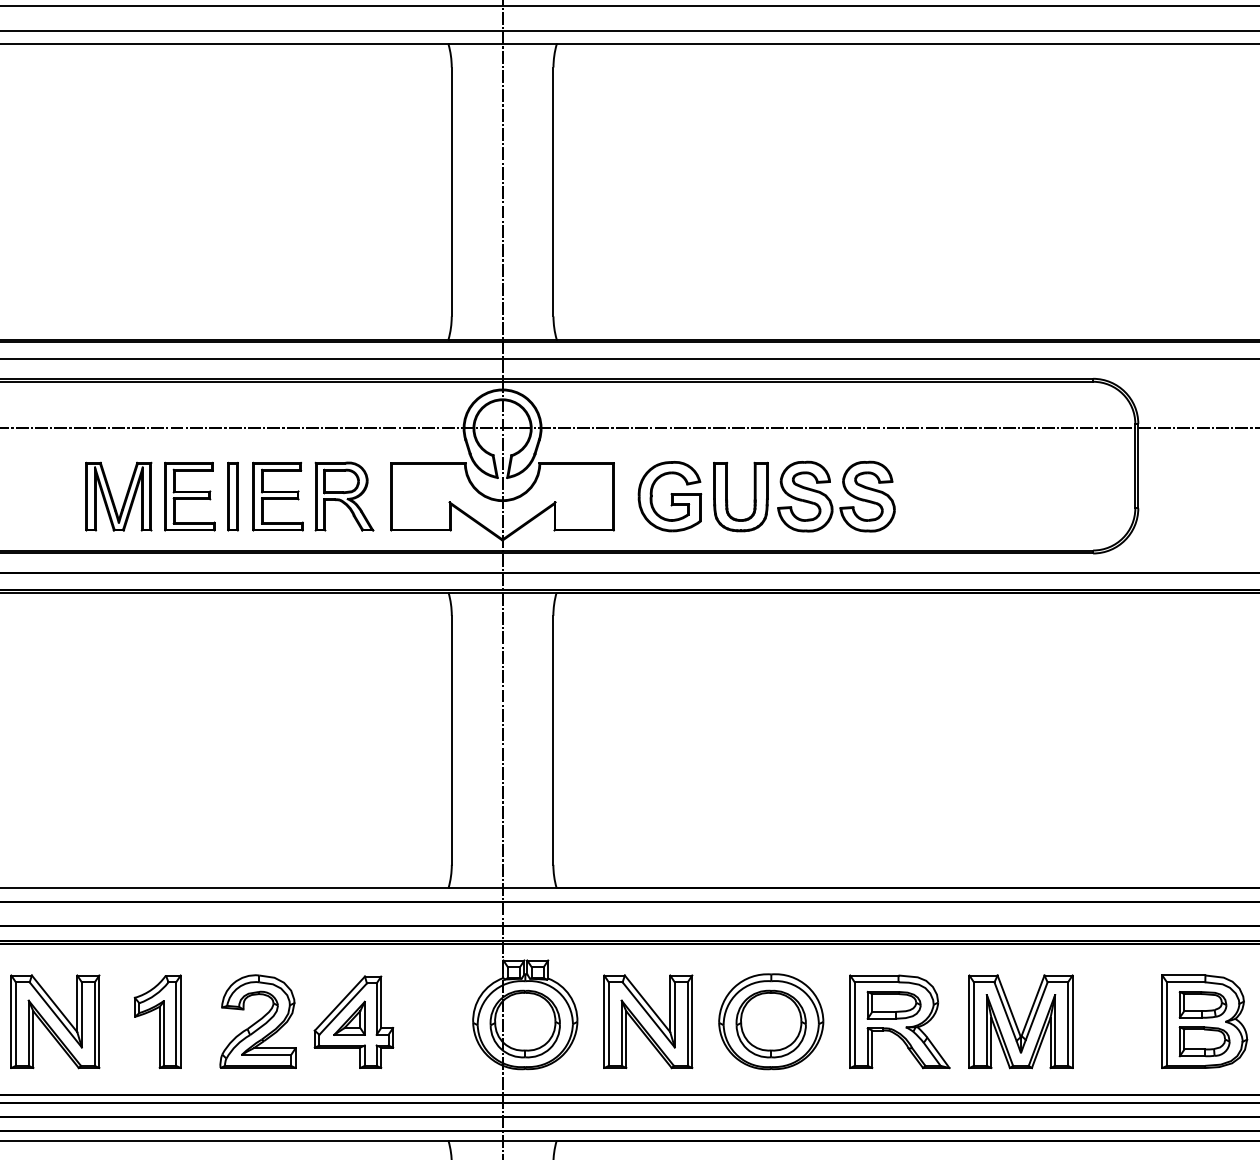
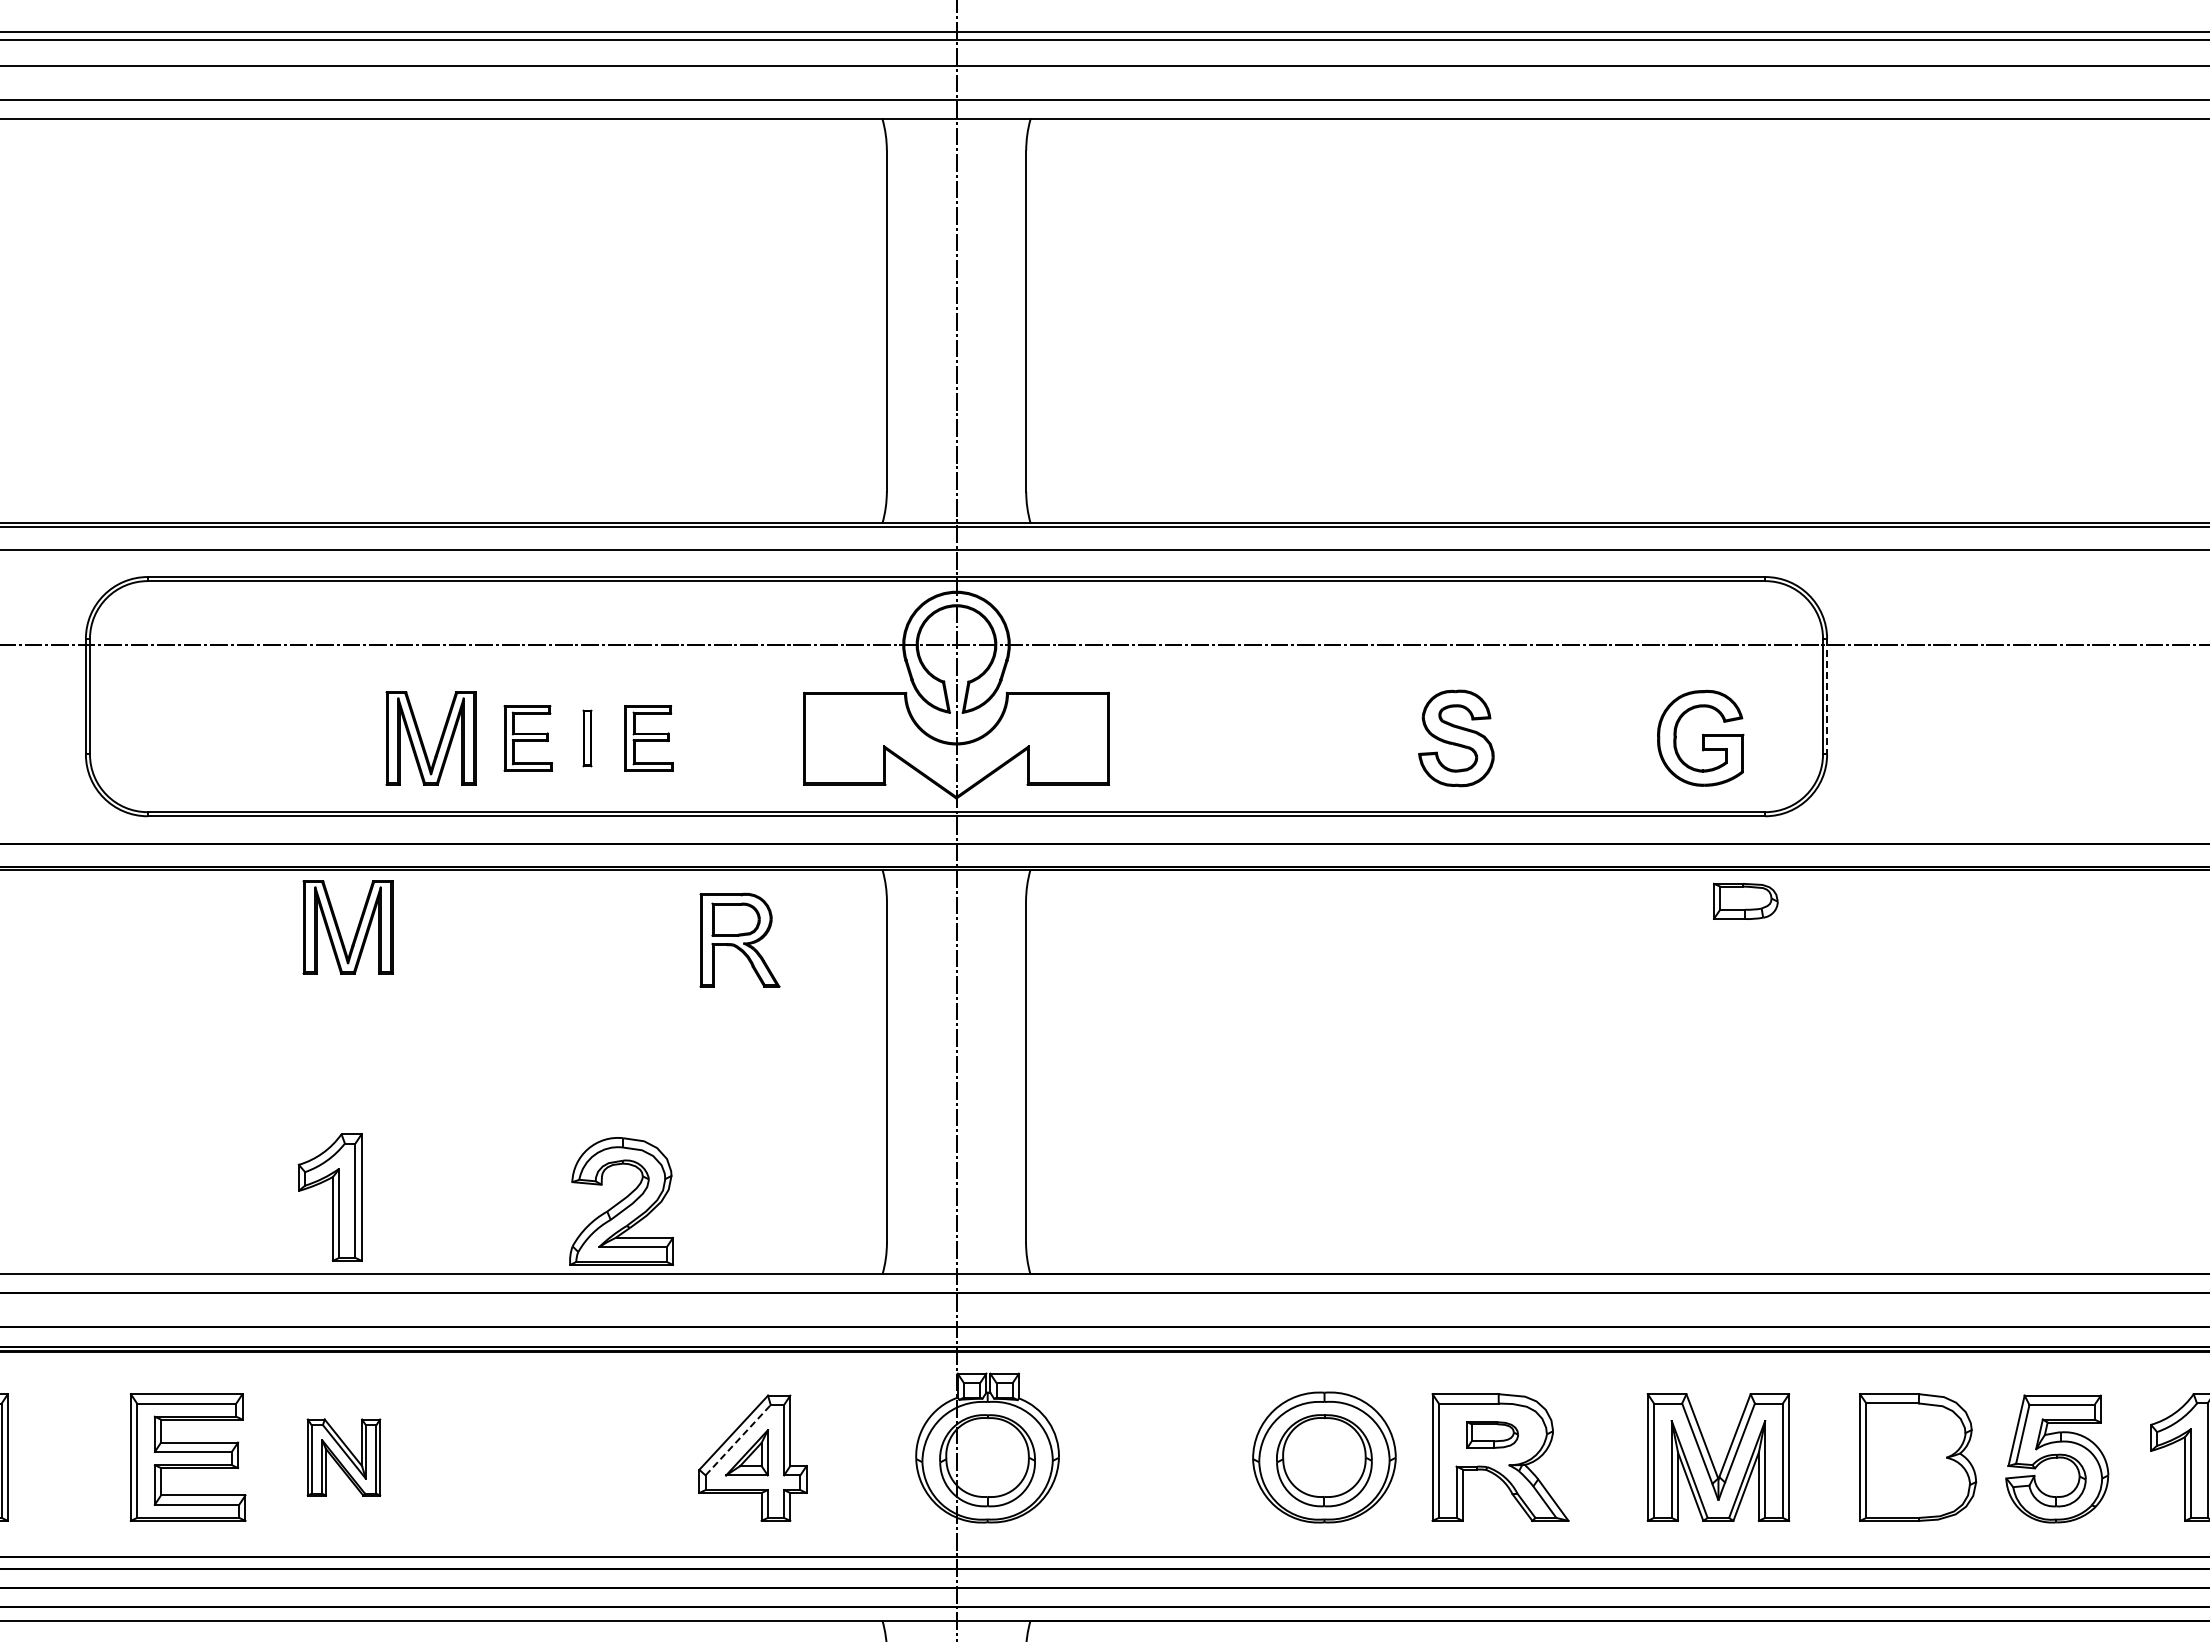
line: (1138, 466) -> (1827, 696), solid -> dashed
part: (344, 495) -> (739, 939), moved
part: (669, 495) -> (1700, 737), moved
part: (190, 496) -> (528, 738), size x0.7
part: (233, 496) -> (587, 738), size x0.6
part: (277, 496) -> (648, 738), size x0.7
part: (727, 496) -> (1264, 738), removed
part: (805, 496) -> (1371, 738), removed
part: (52, 635) -> (339, 928), added
part: (893, 1004) -> (1492, 1434), size x0.7
part: (1202, 1004) -> (1745, 900), moved
line: (343, 1009) -> (738, 1440), solid -> dashed
part: (54, 1021) -> (343, 1457), size x0.6
part: (157, 1021) -> (329, 1197), moved
part: (257, 1021) -> (621, 1201), moved
part: (647, 1021) -> (1155, 1457), removed
part: (1016, 1023) -> (1712, 1460), moved
part: (1205, 1041) -> (1918, 1484), removed

